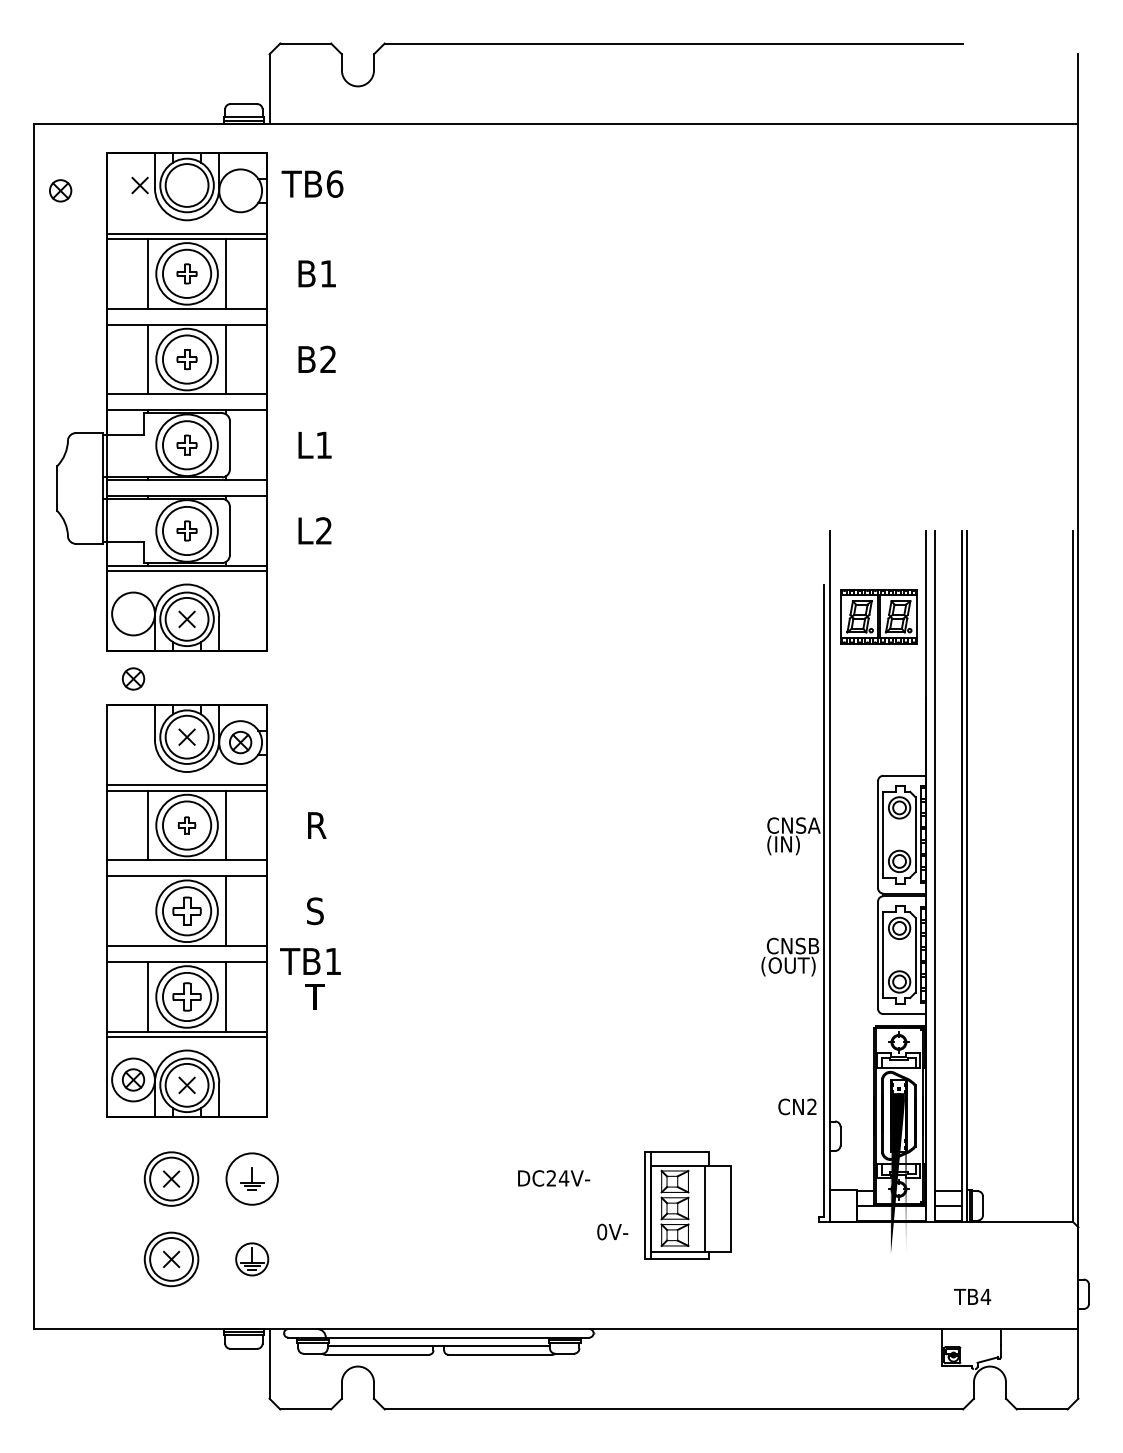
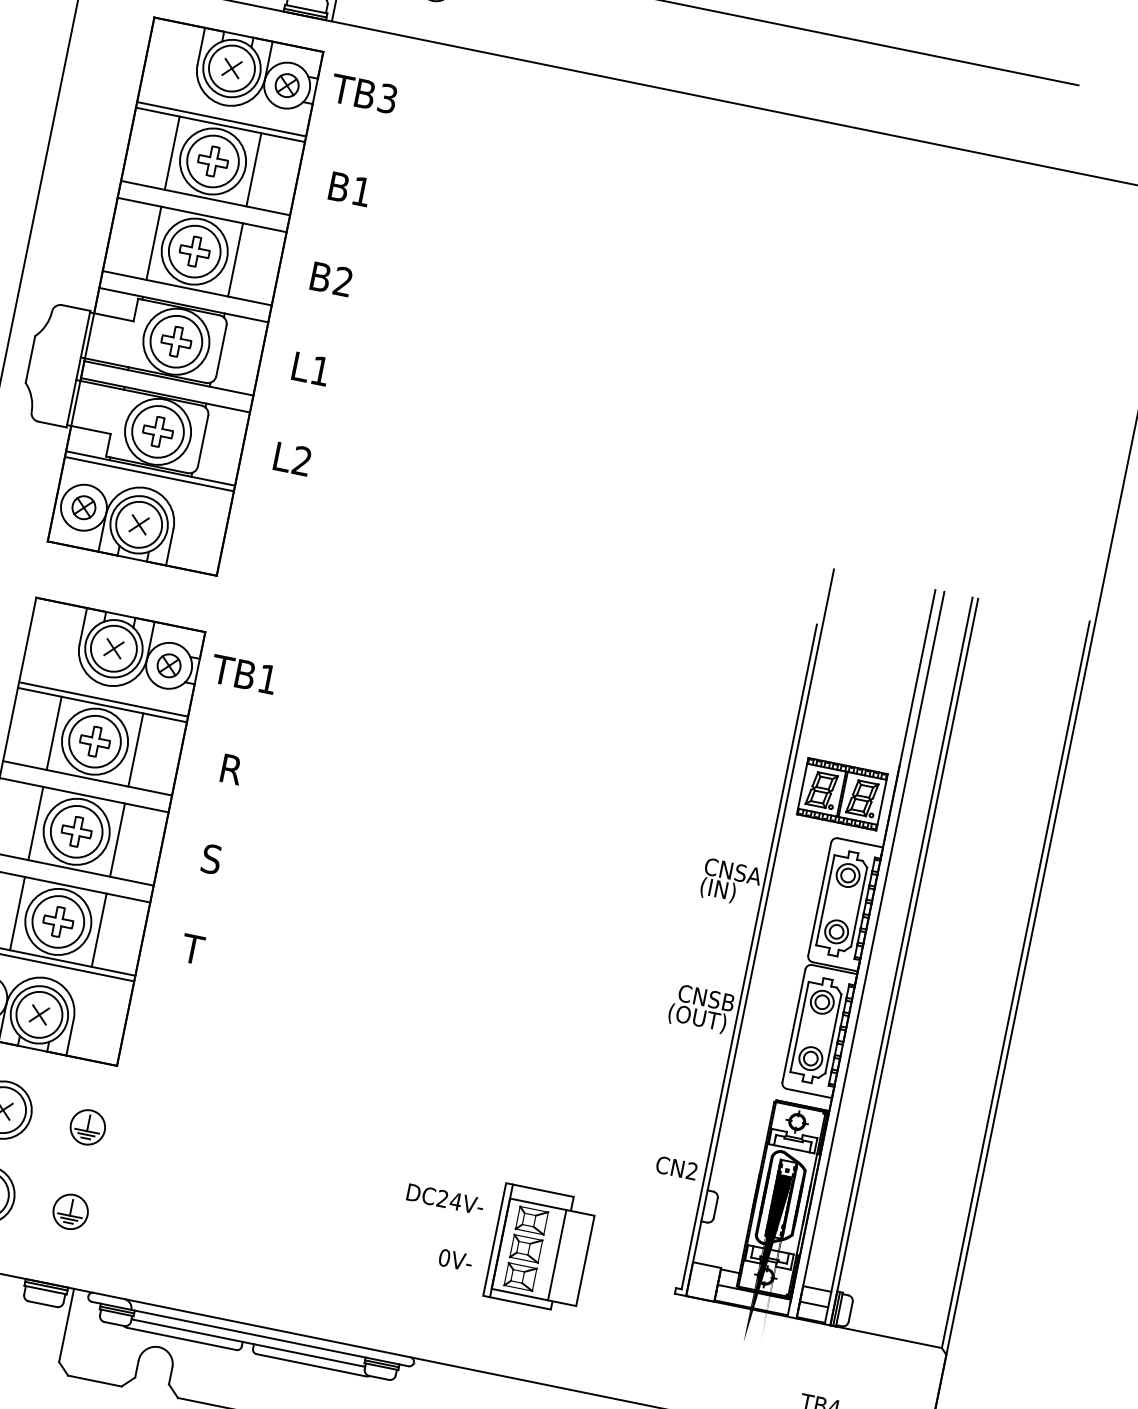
text: (334, 183) -> (387, 97), TB6 -> TB3
part: (139, 185) -> (231, 68), moved
part: (60, 190) -> (287, 85), moved
part: (186, 273) -> (212, 160), size x1.43
part: (186, 359) -> (194, 251), size x1.43
part: (186, 444) -> (175, 340), size x1.43
part: (186, 530) -> (157, 431), size x1.43
part: (878, 616) -> (841, 793), moved
part: (133, 678) -> (84, 507), moved
part: (186, 825) -> (94, 741), size x1.67
line: (148, 911) -> (36, 823), added
text: (310, 961) -> (243, 674), moved
text: (554, 1178) -> (445, 1199), moved
circle: (252, 1179) -> (88, 1127), size x0.62

